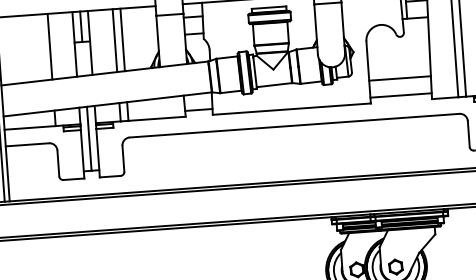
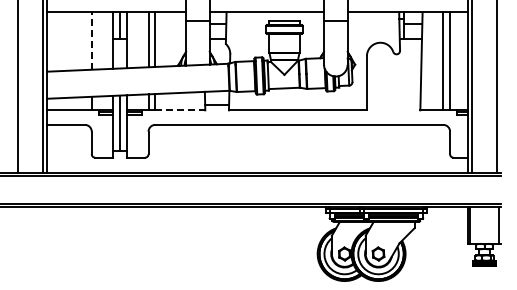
line: (49, 47) -> (91, 41), solid -> dashed
line: (399, 78) -> (393, 90), removed
line: (400, 95) -> (393, 105), removed
line: (157, 118) -> (180, 110), solid -> dashed

